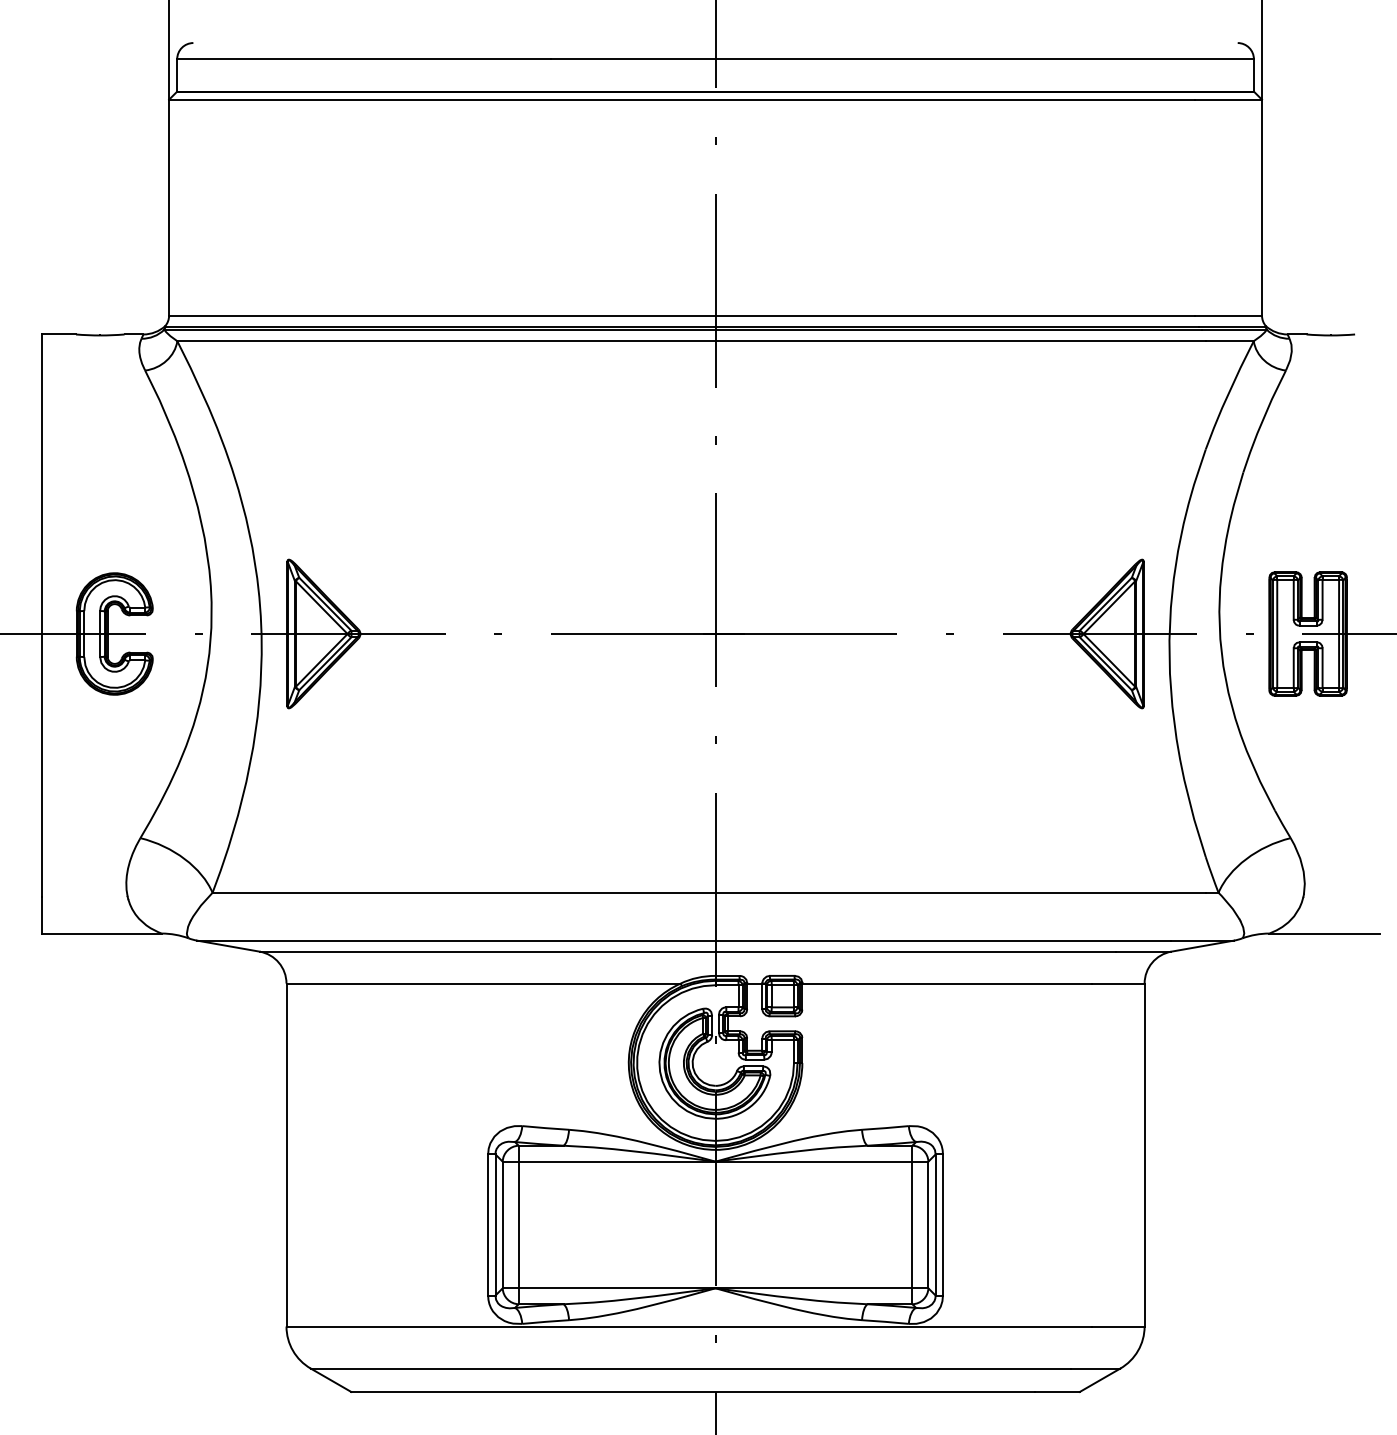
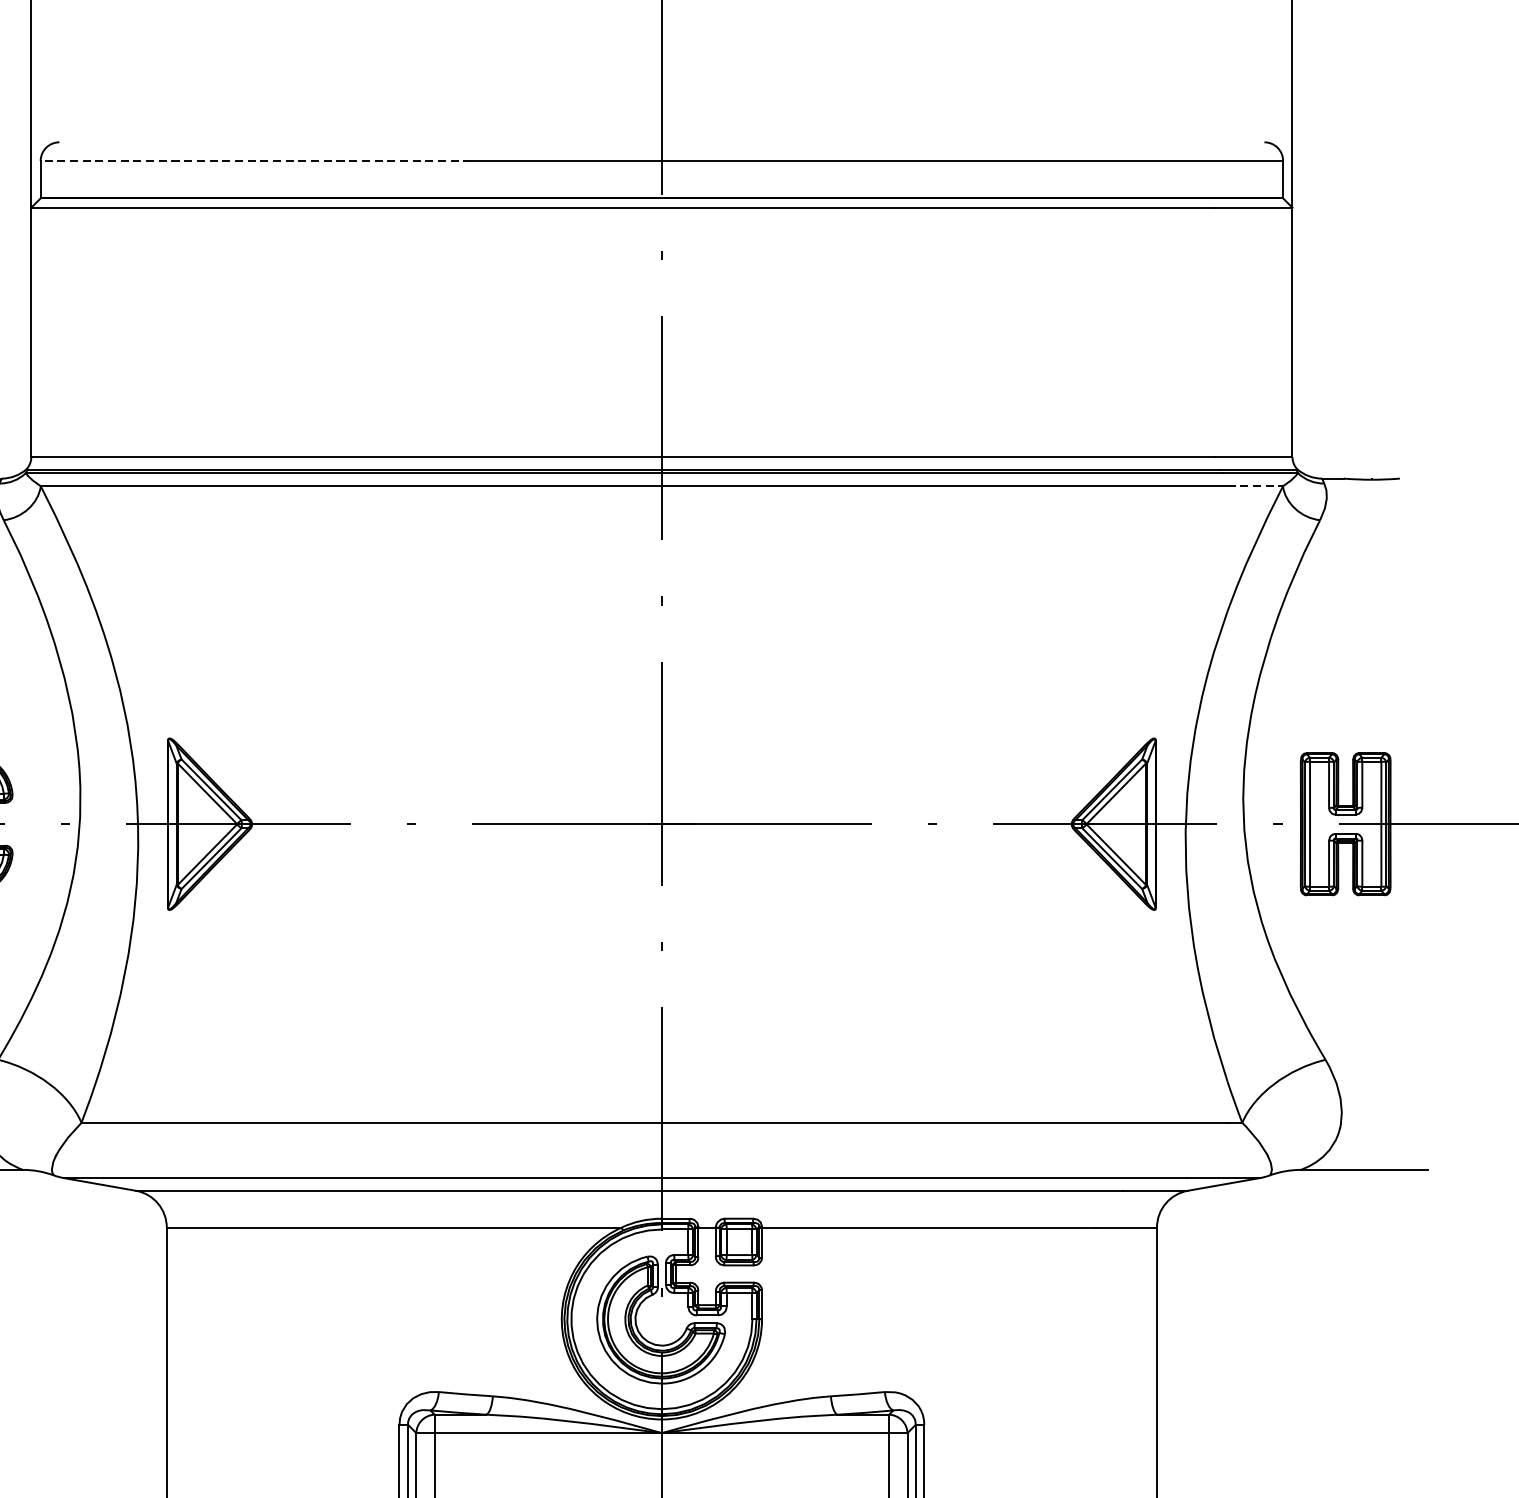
line: (363, 59) -> (255, 161), solid -> dashed
line: (1230, 341) -> (1256, 486), solid -> dashed

